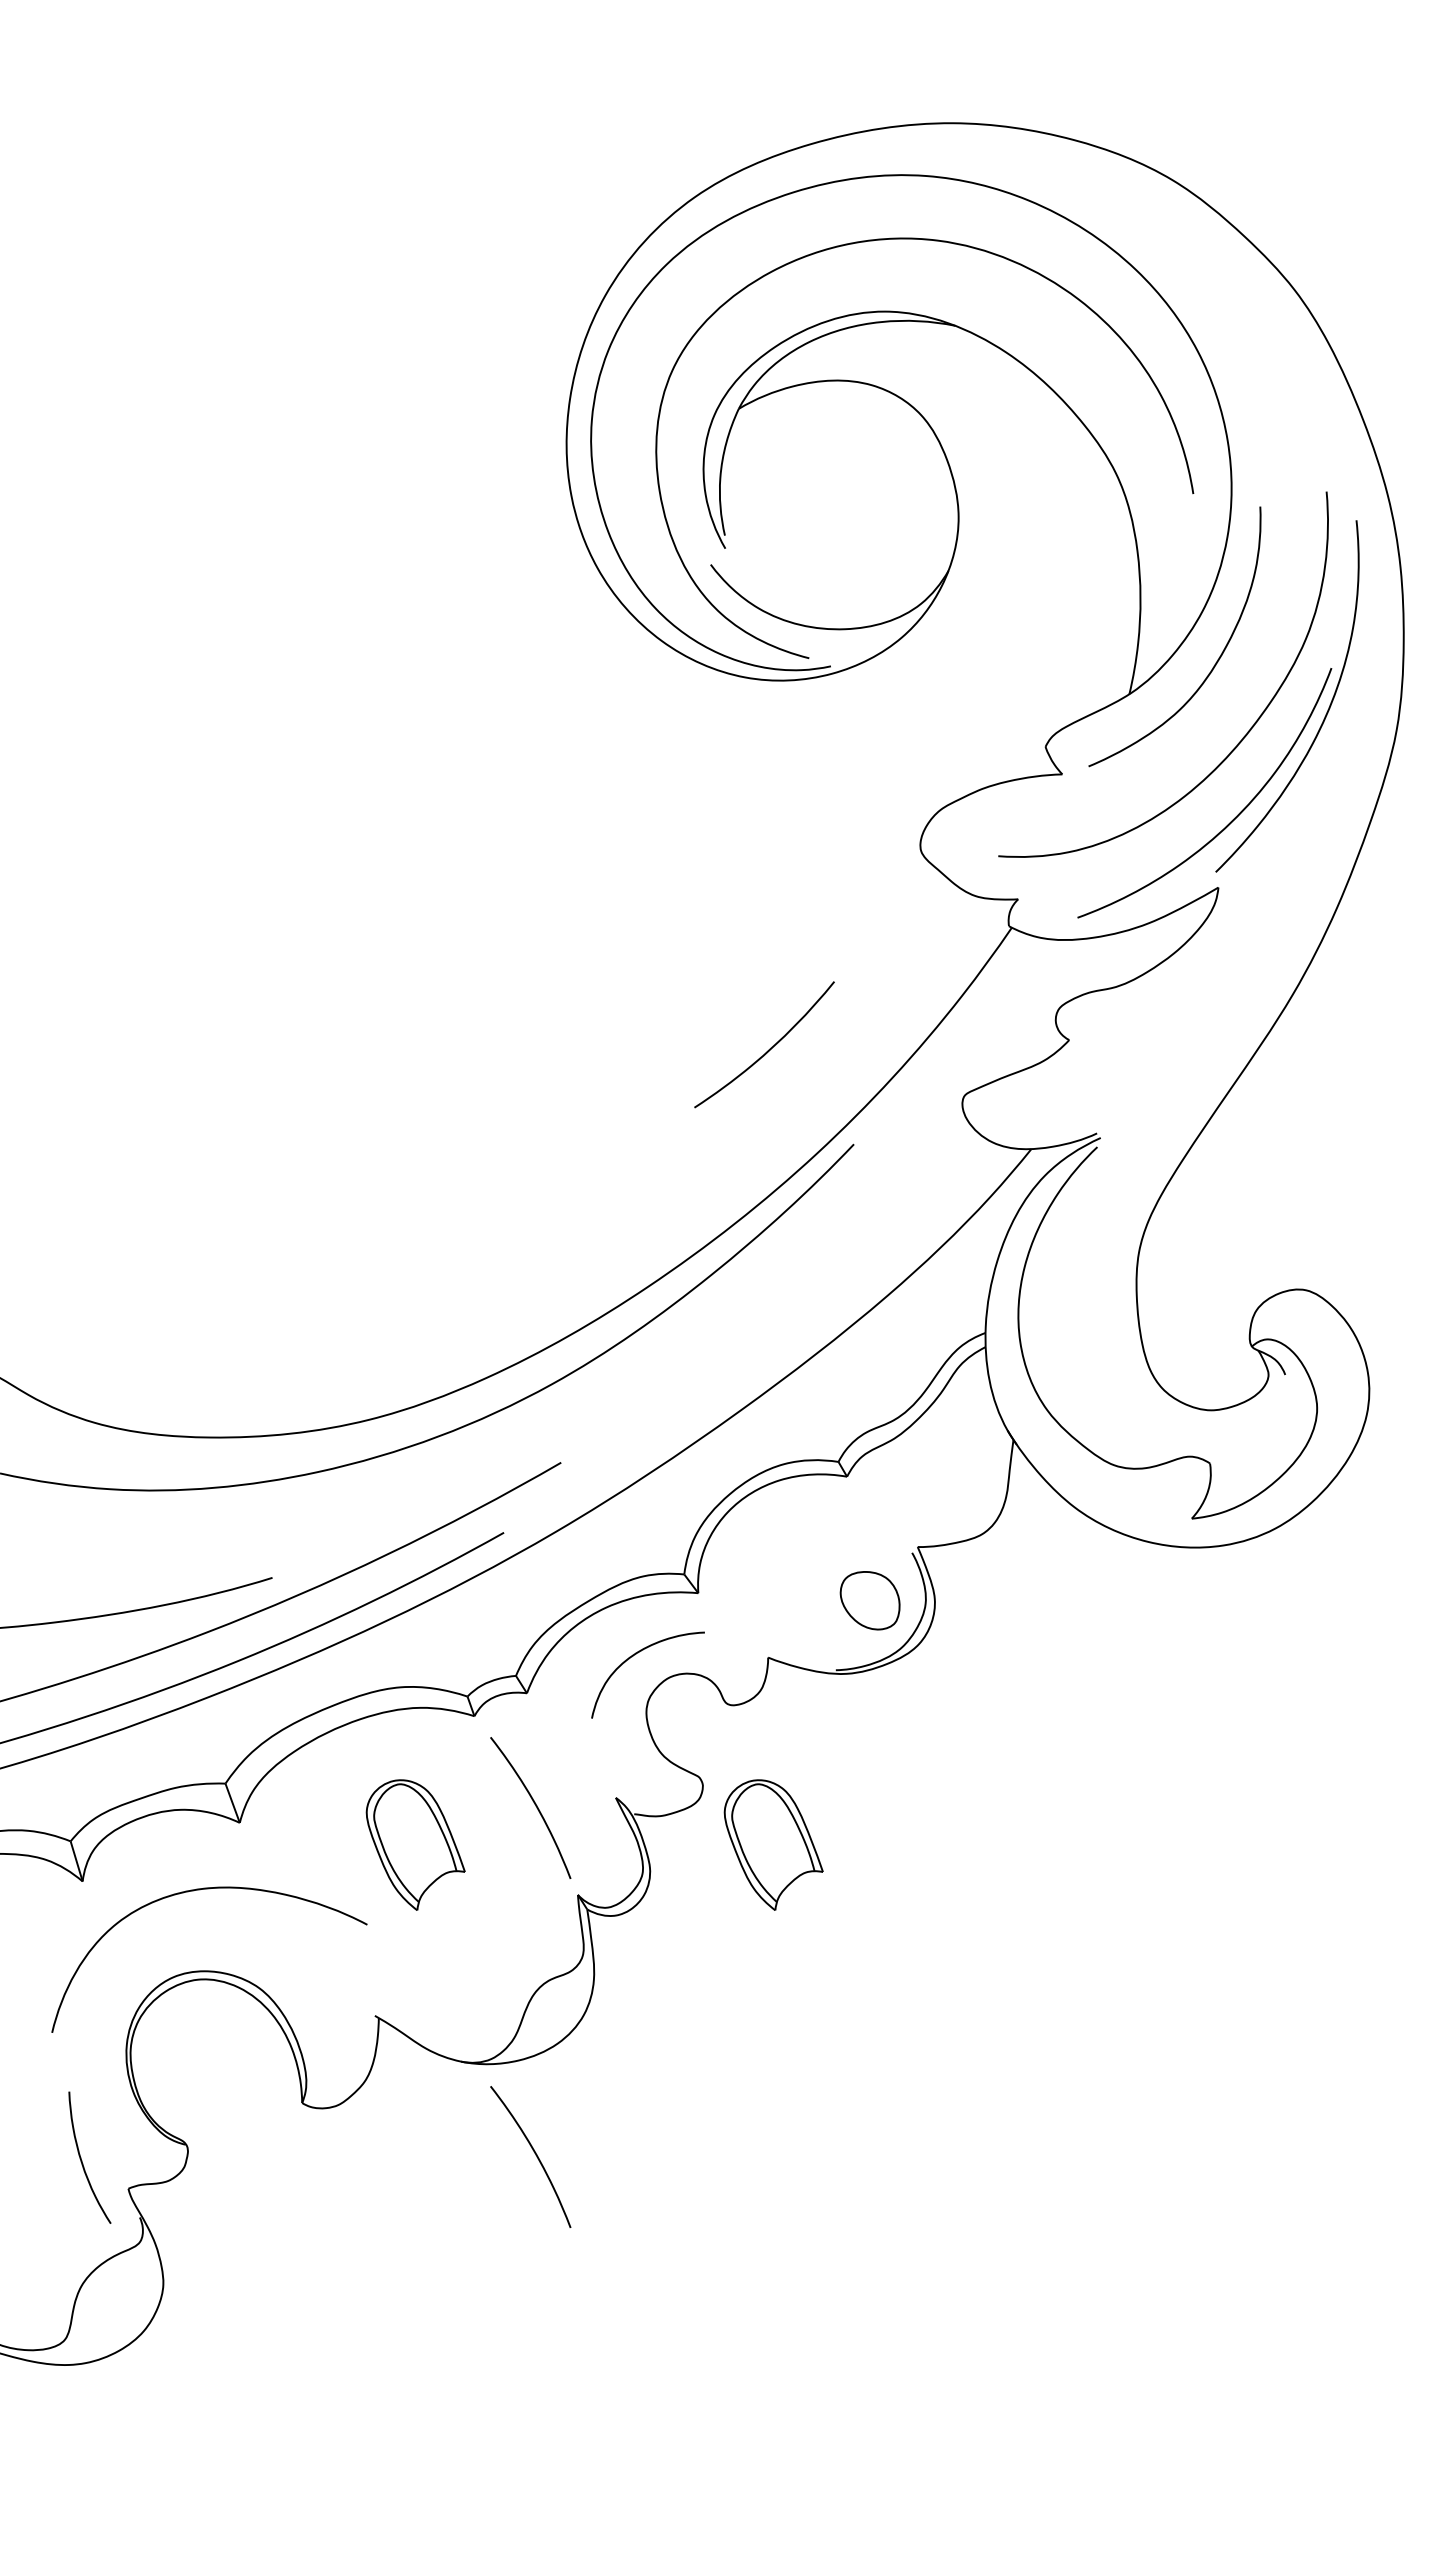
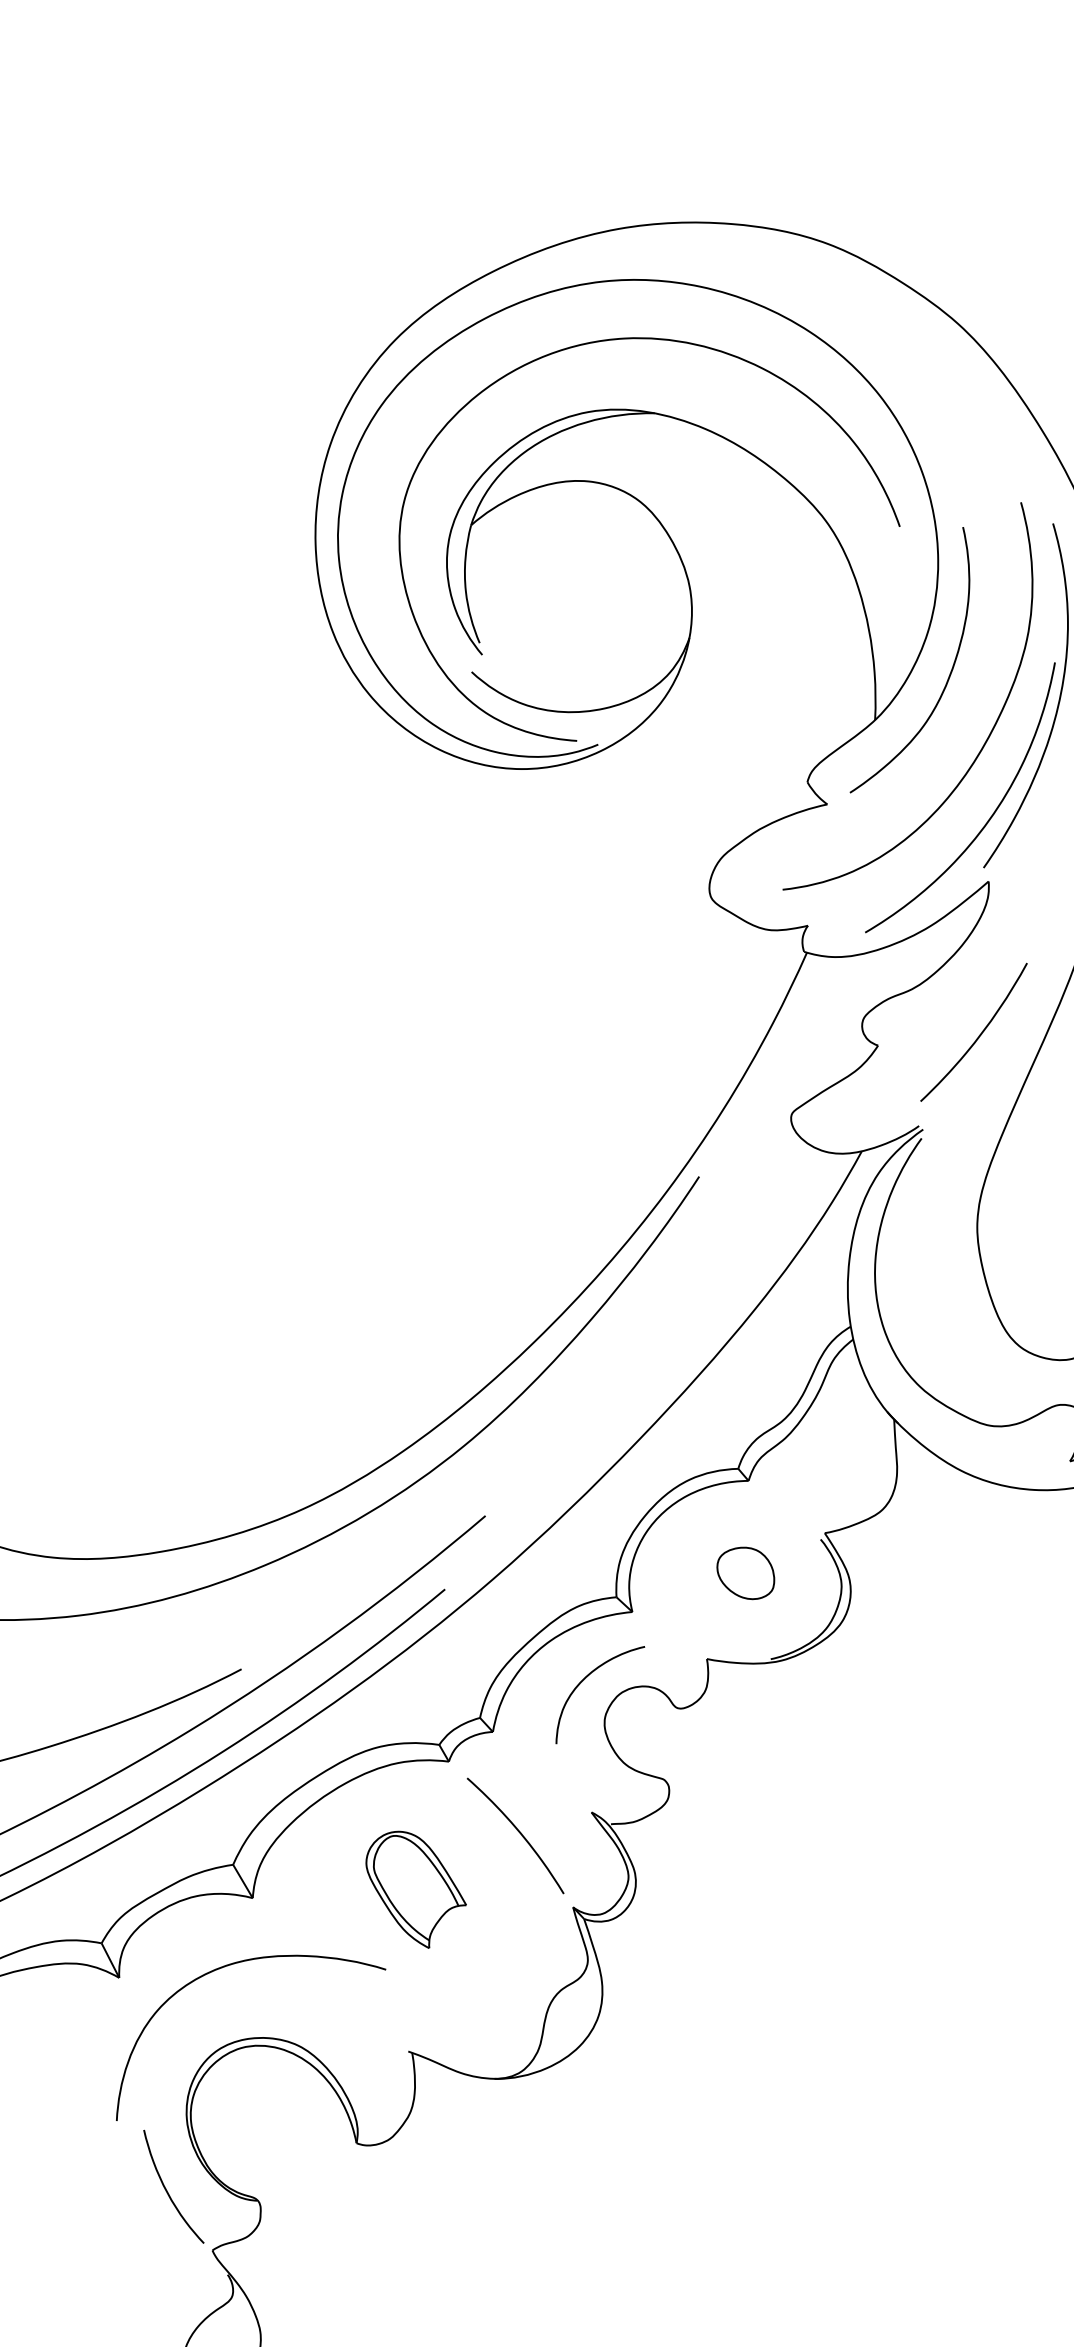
curve: (769, 1048) -> (979, 1034), moved
part: (869, 1600) -> (745, 1573), moved
part: (773, 1844) -> (743, 1828), removed
curve: (534, 2153) -> (576, 2150), removed
curve: (82, 2160) -> (167, 2190), moved

